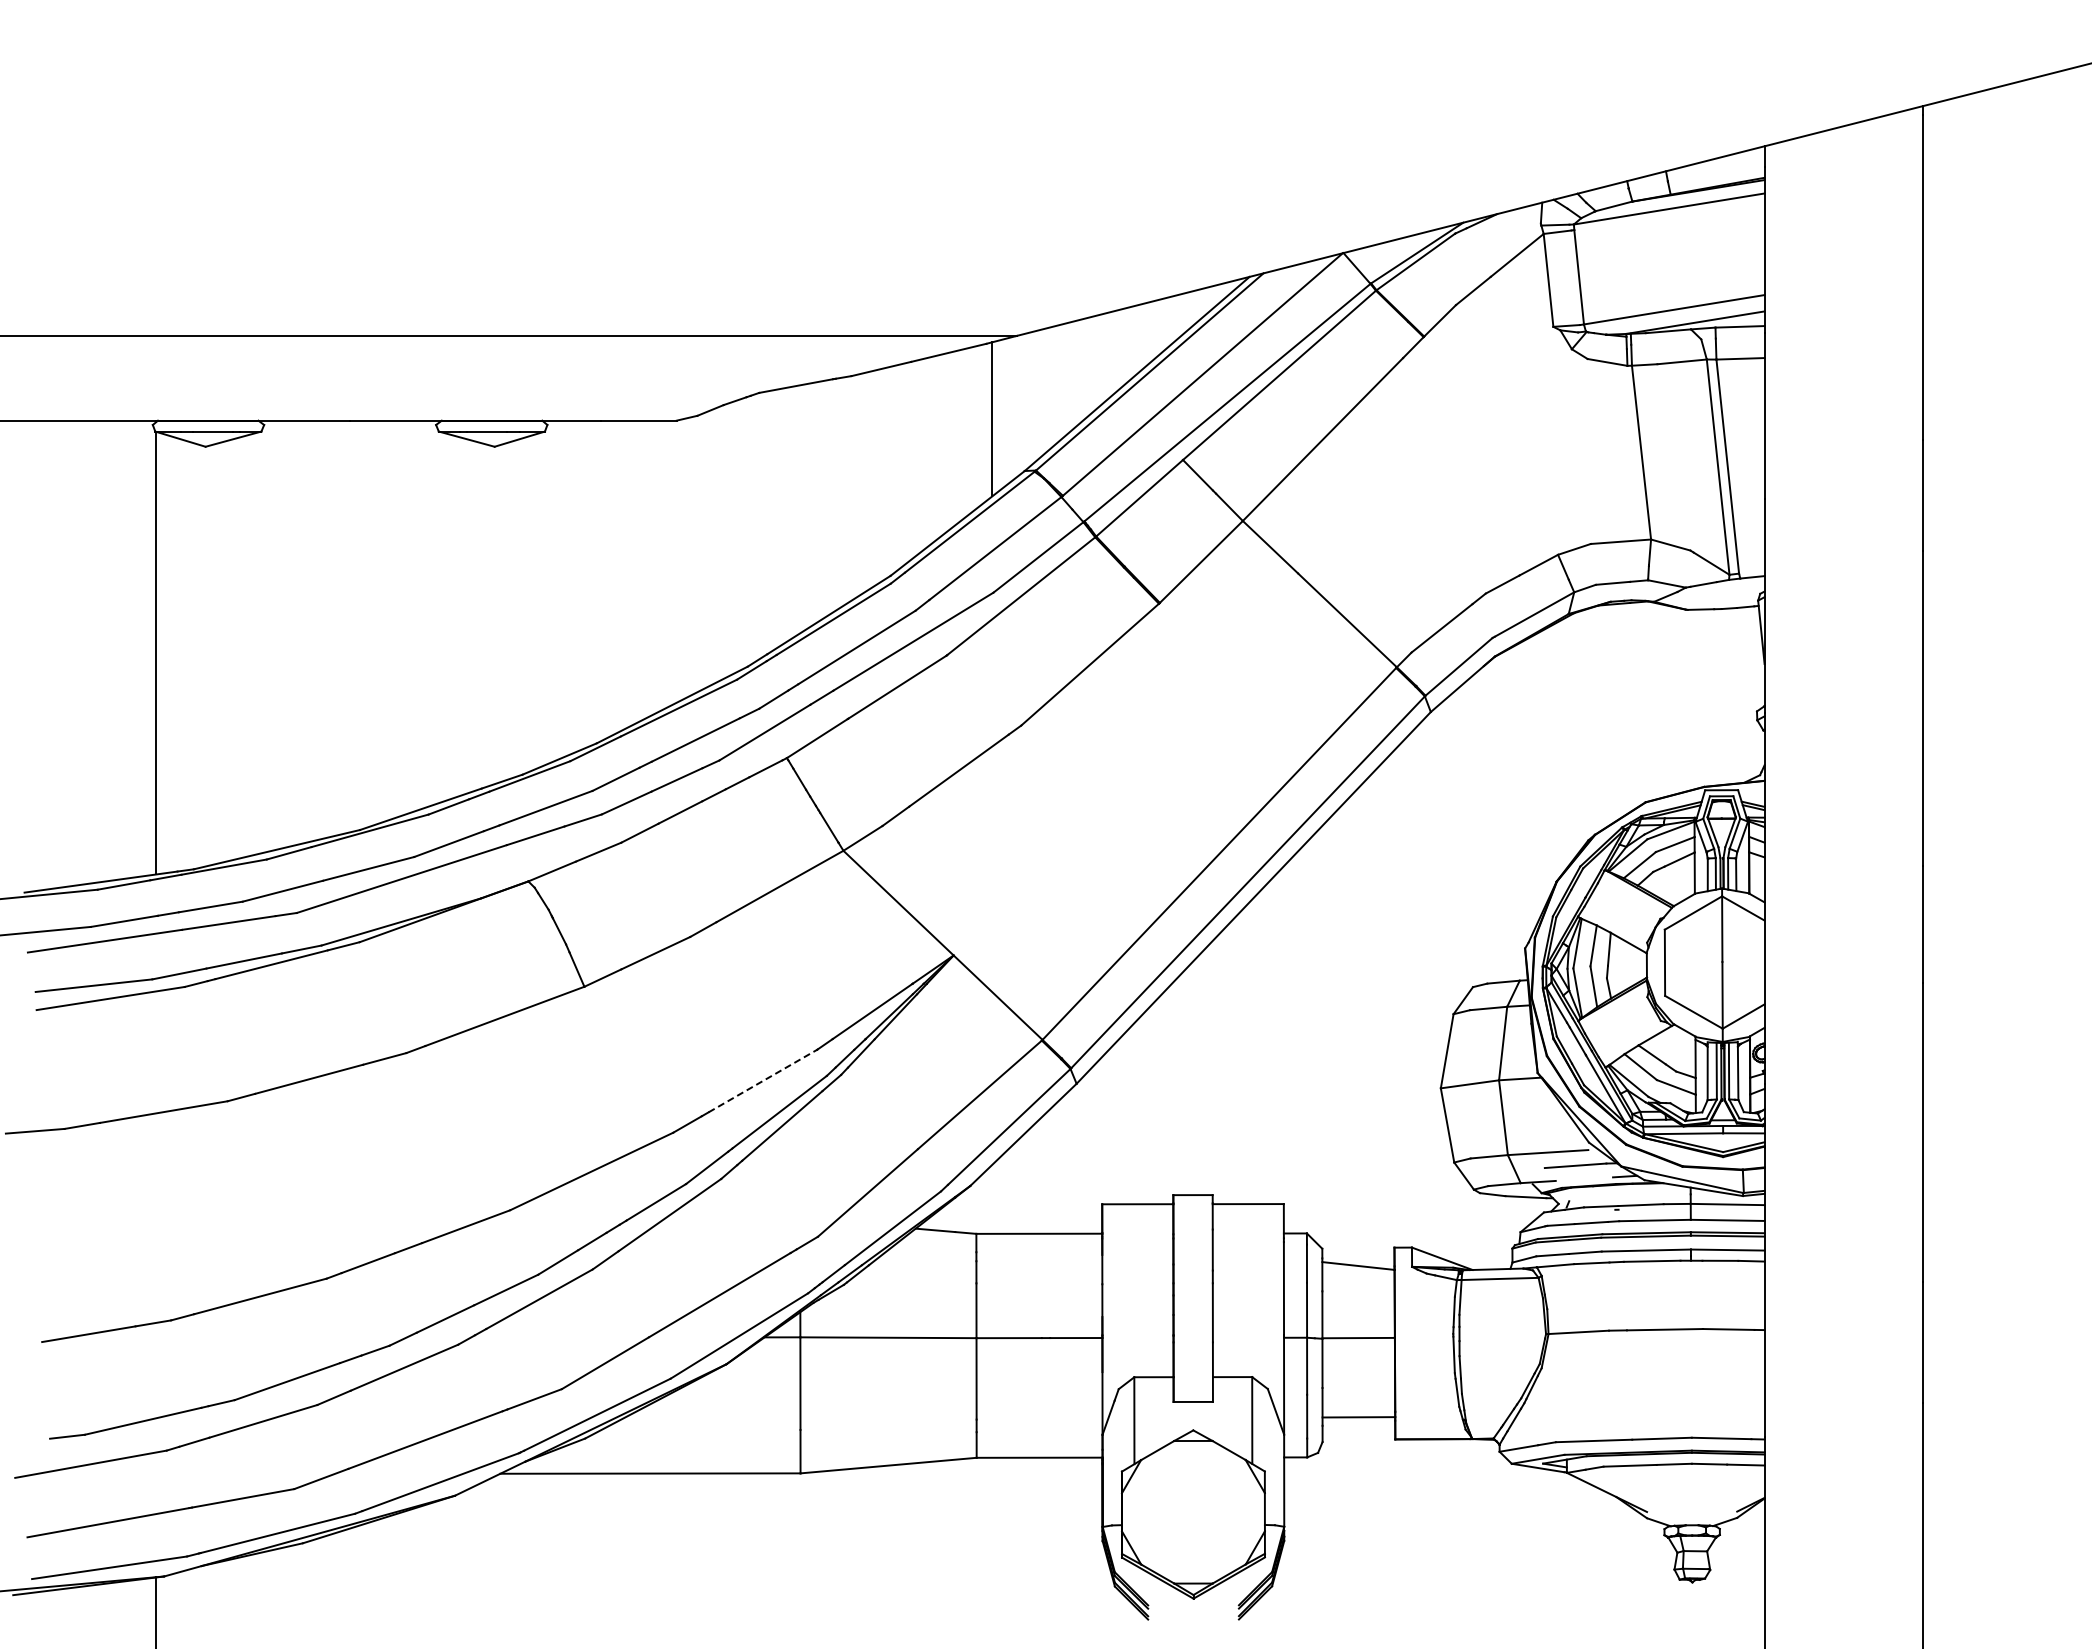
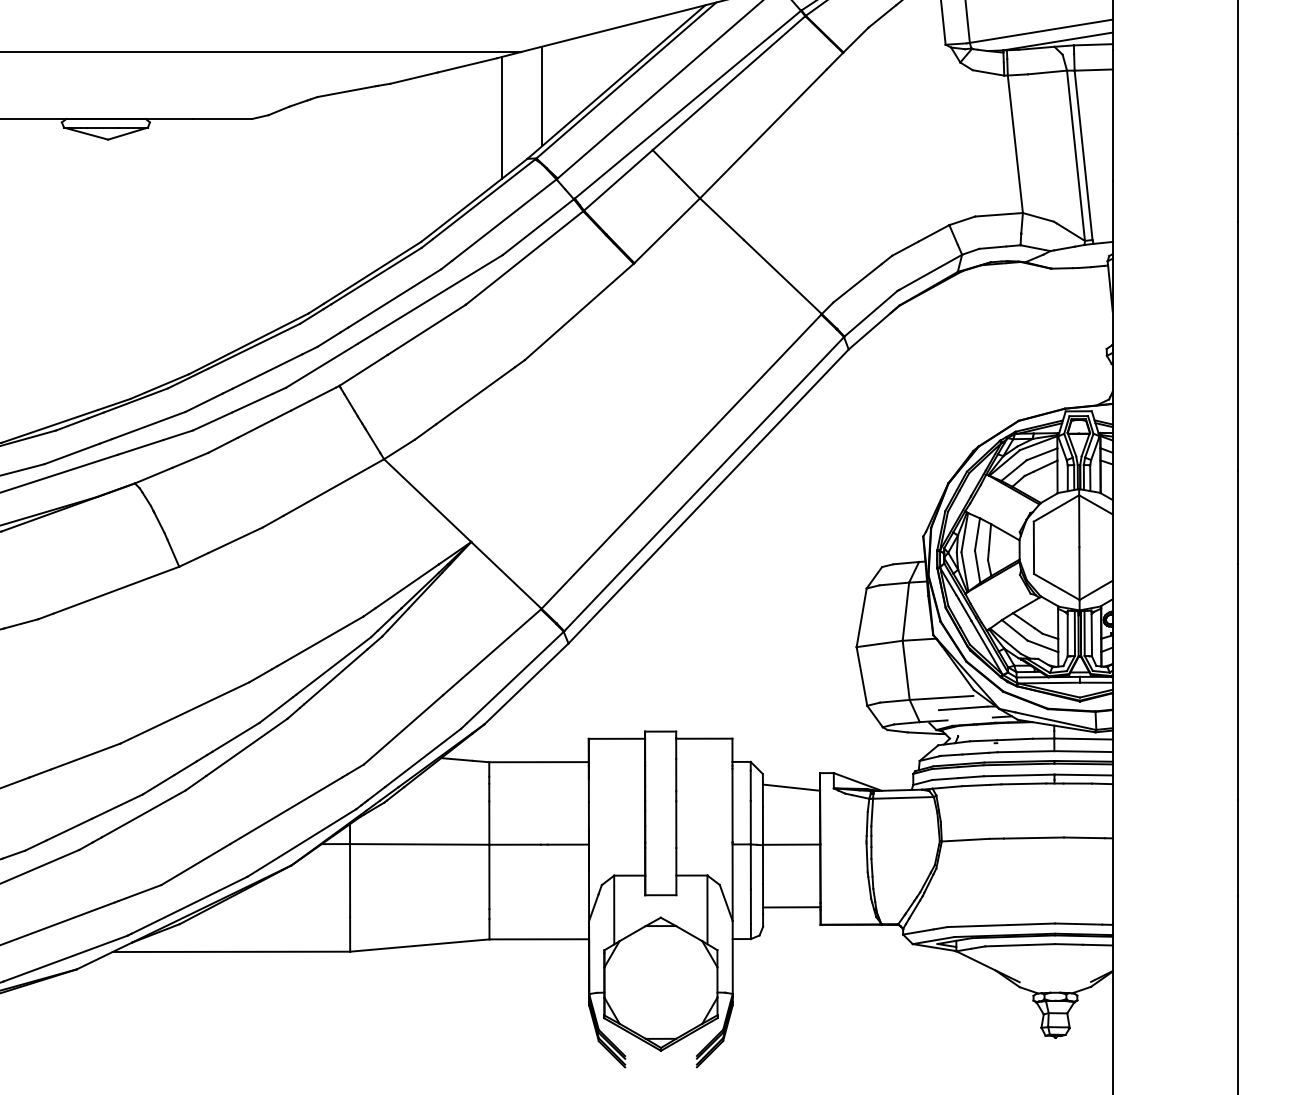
line: (1043, 392) -> (542, 96), added
line: (762, 1081) -> (320, 641), dashed -> solid

